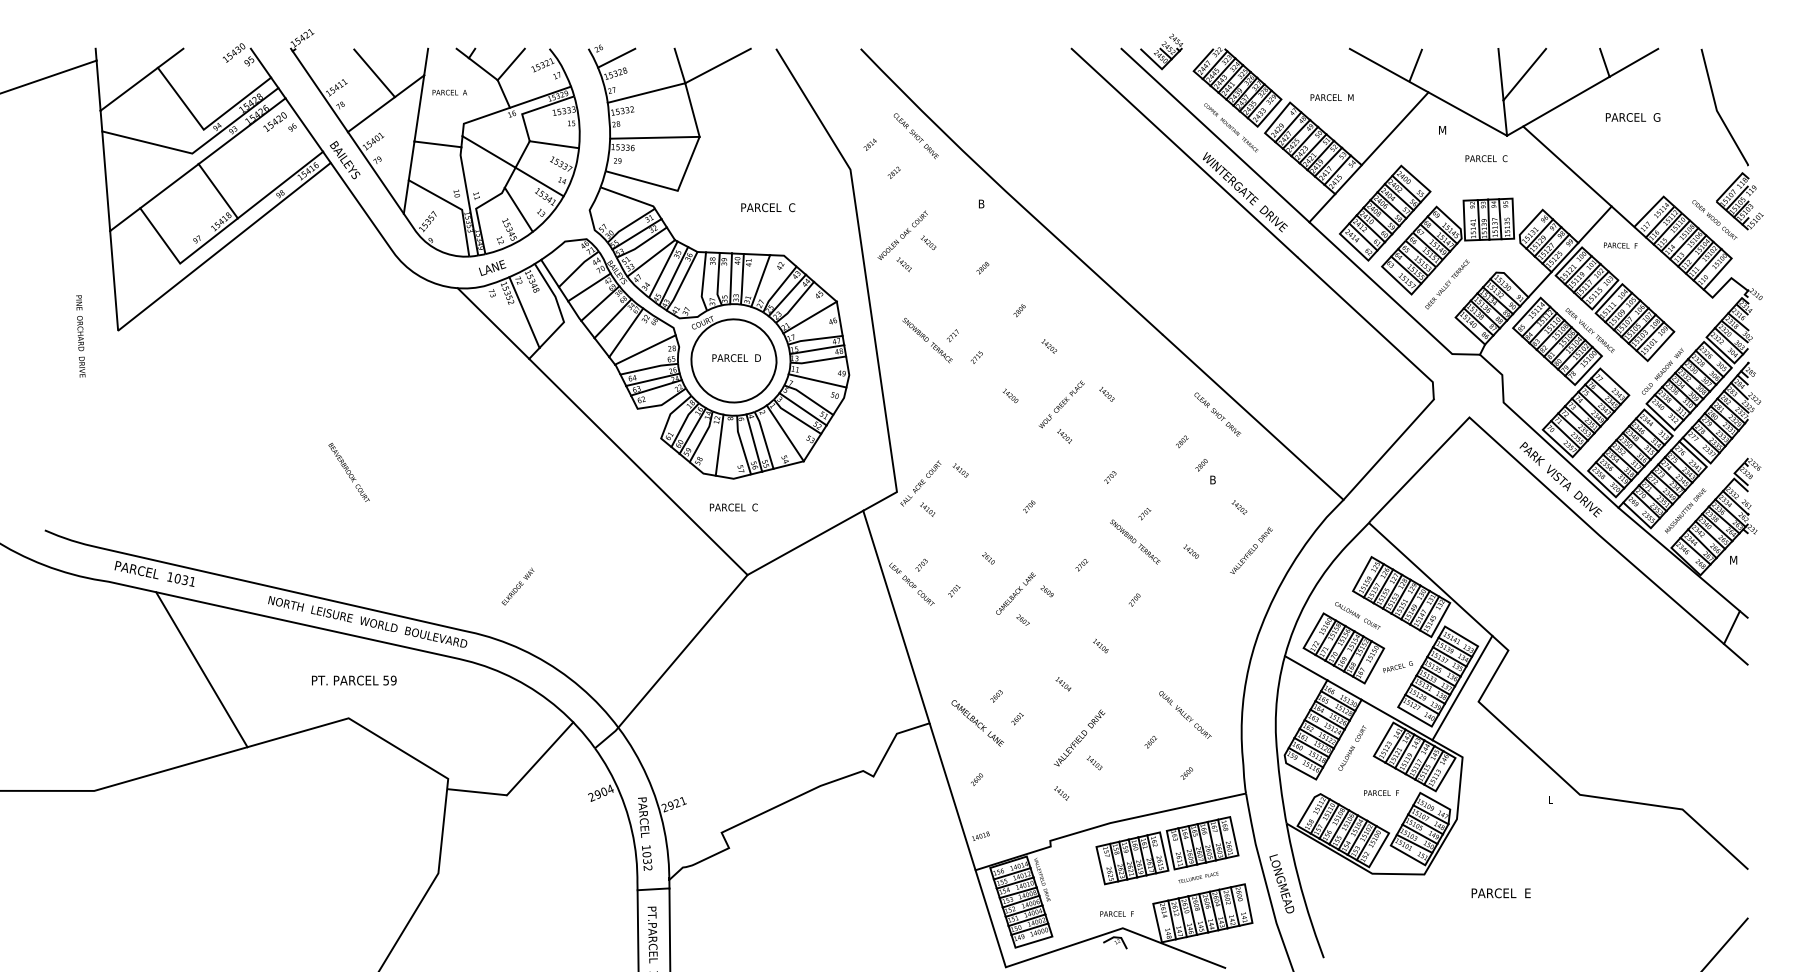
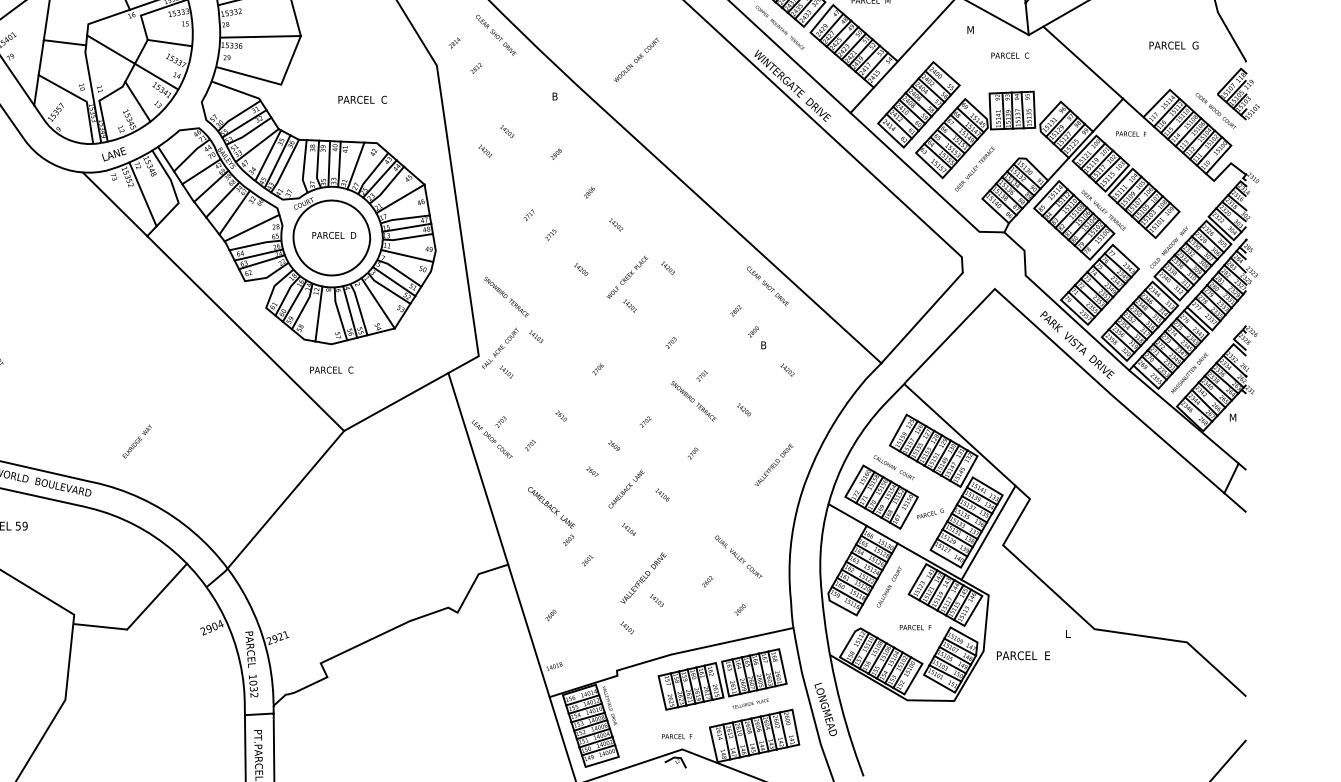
text: (1633, 117) -> (1174, 45), moved
text: (902, 234) -> (636, 59), moved
text: (927, 340) -> (506, 297), moved
text: (1251, 550) -> (774, 464), moved
text: (1015, 593) -> (626, 489), moved
text: (977, 723) -> (551, 508), moved
text: (1500, 893) -> (1022, 655), moved

